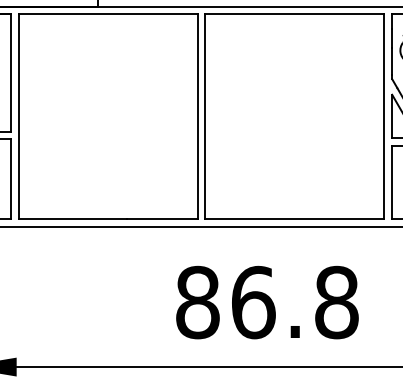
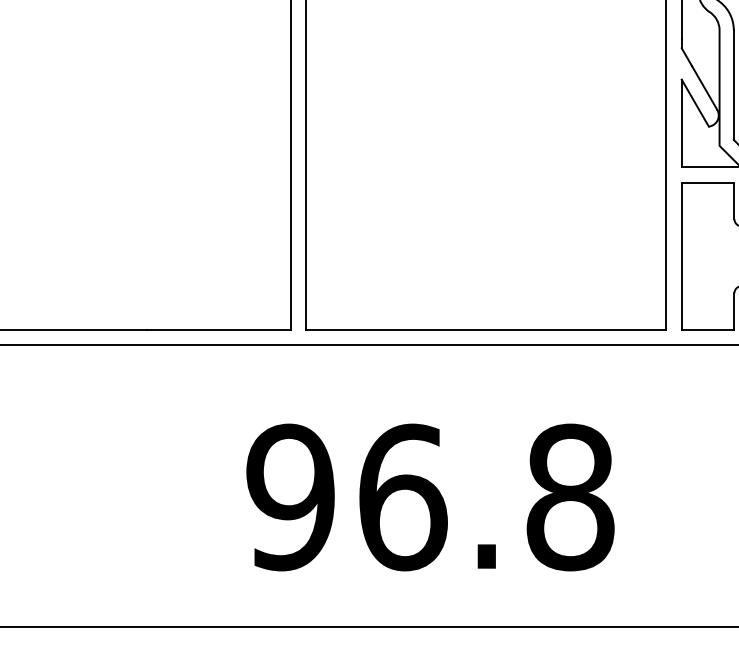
text: (197, 302) -> (290, 497), 86.8 -> 96.8

